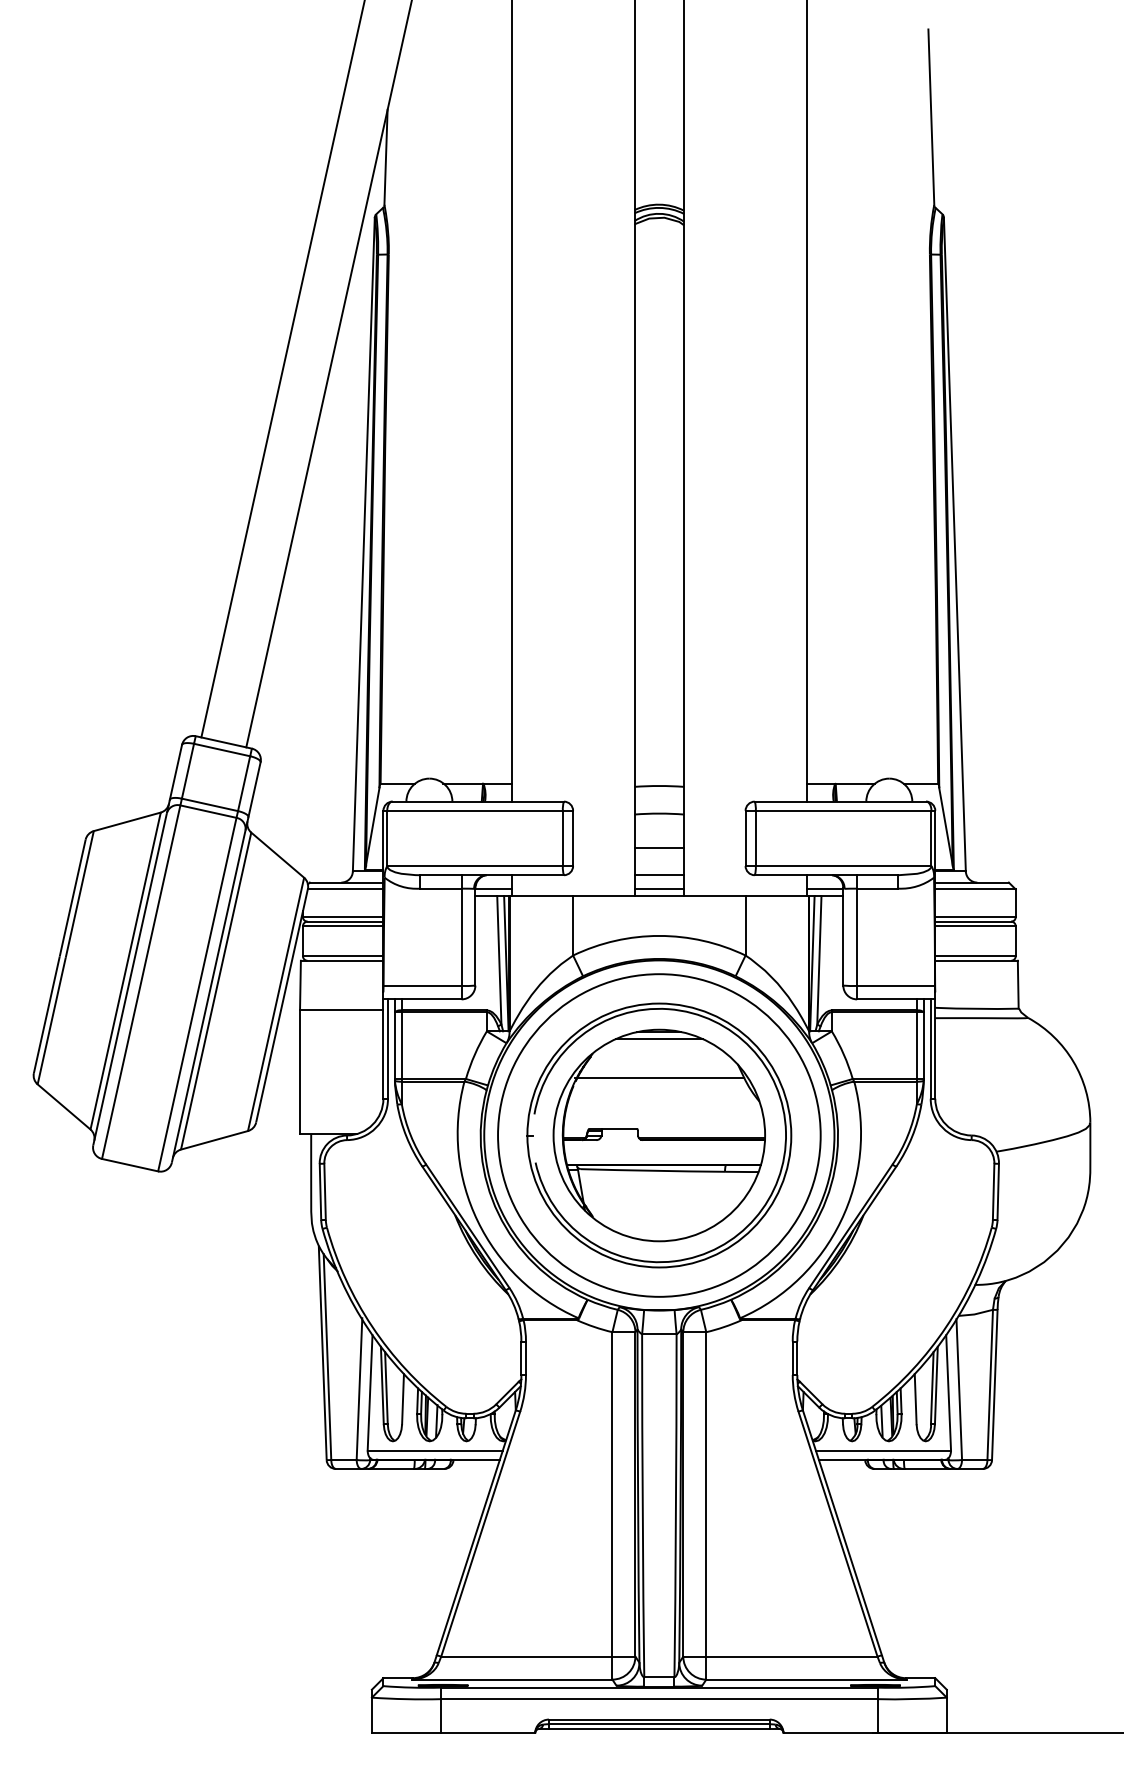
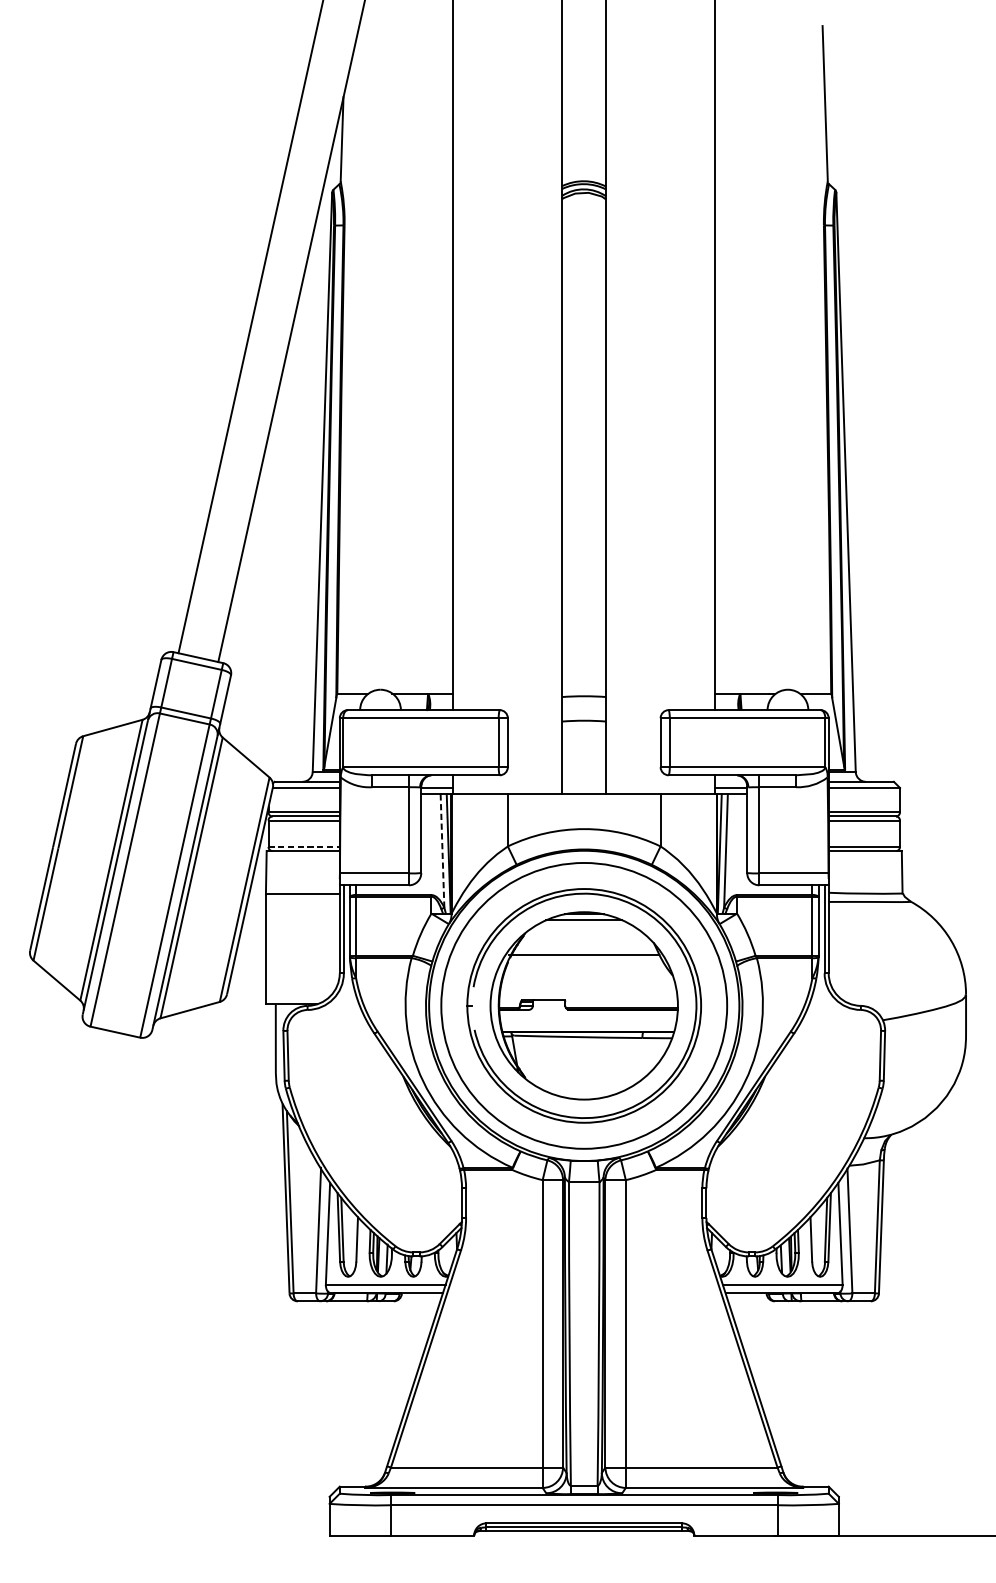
line: (659, 847) -> (584, 750), removed
line: (659, 875) -> (584, 775), removed
line: (659, 888) -> (584, 787), removed
line: (343, 956) -> (304, 847), solid -> dashed
line: (499, 960) -> (442, 850), solid -> dashed

